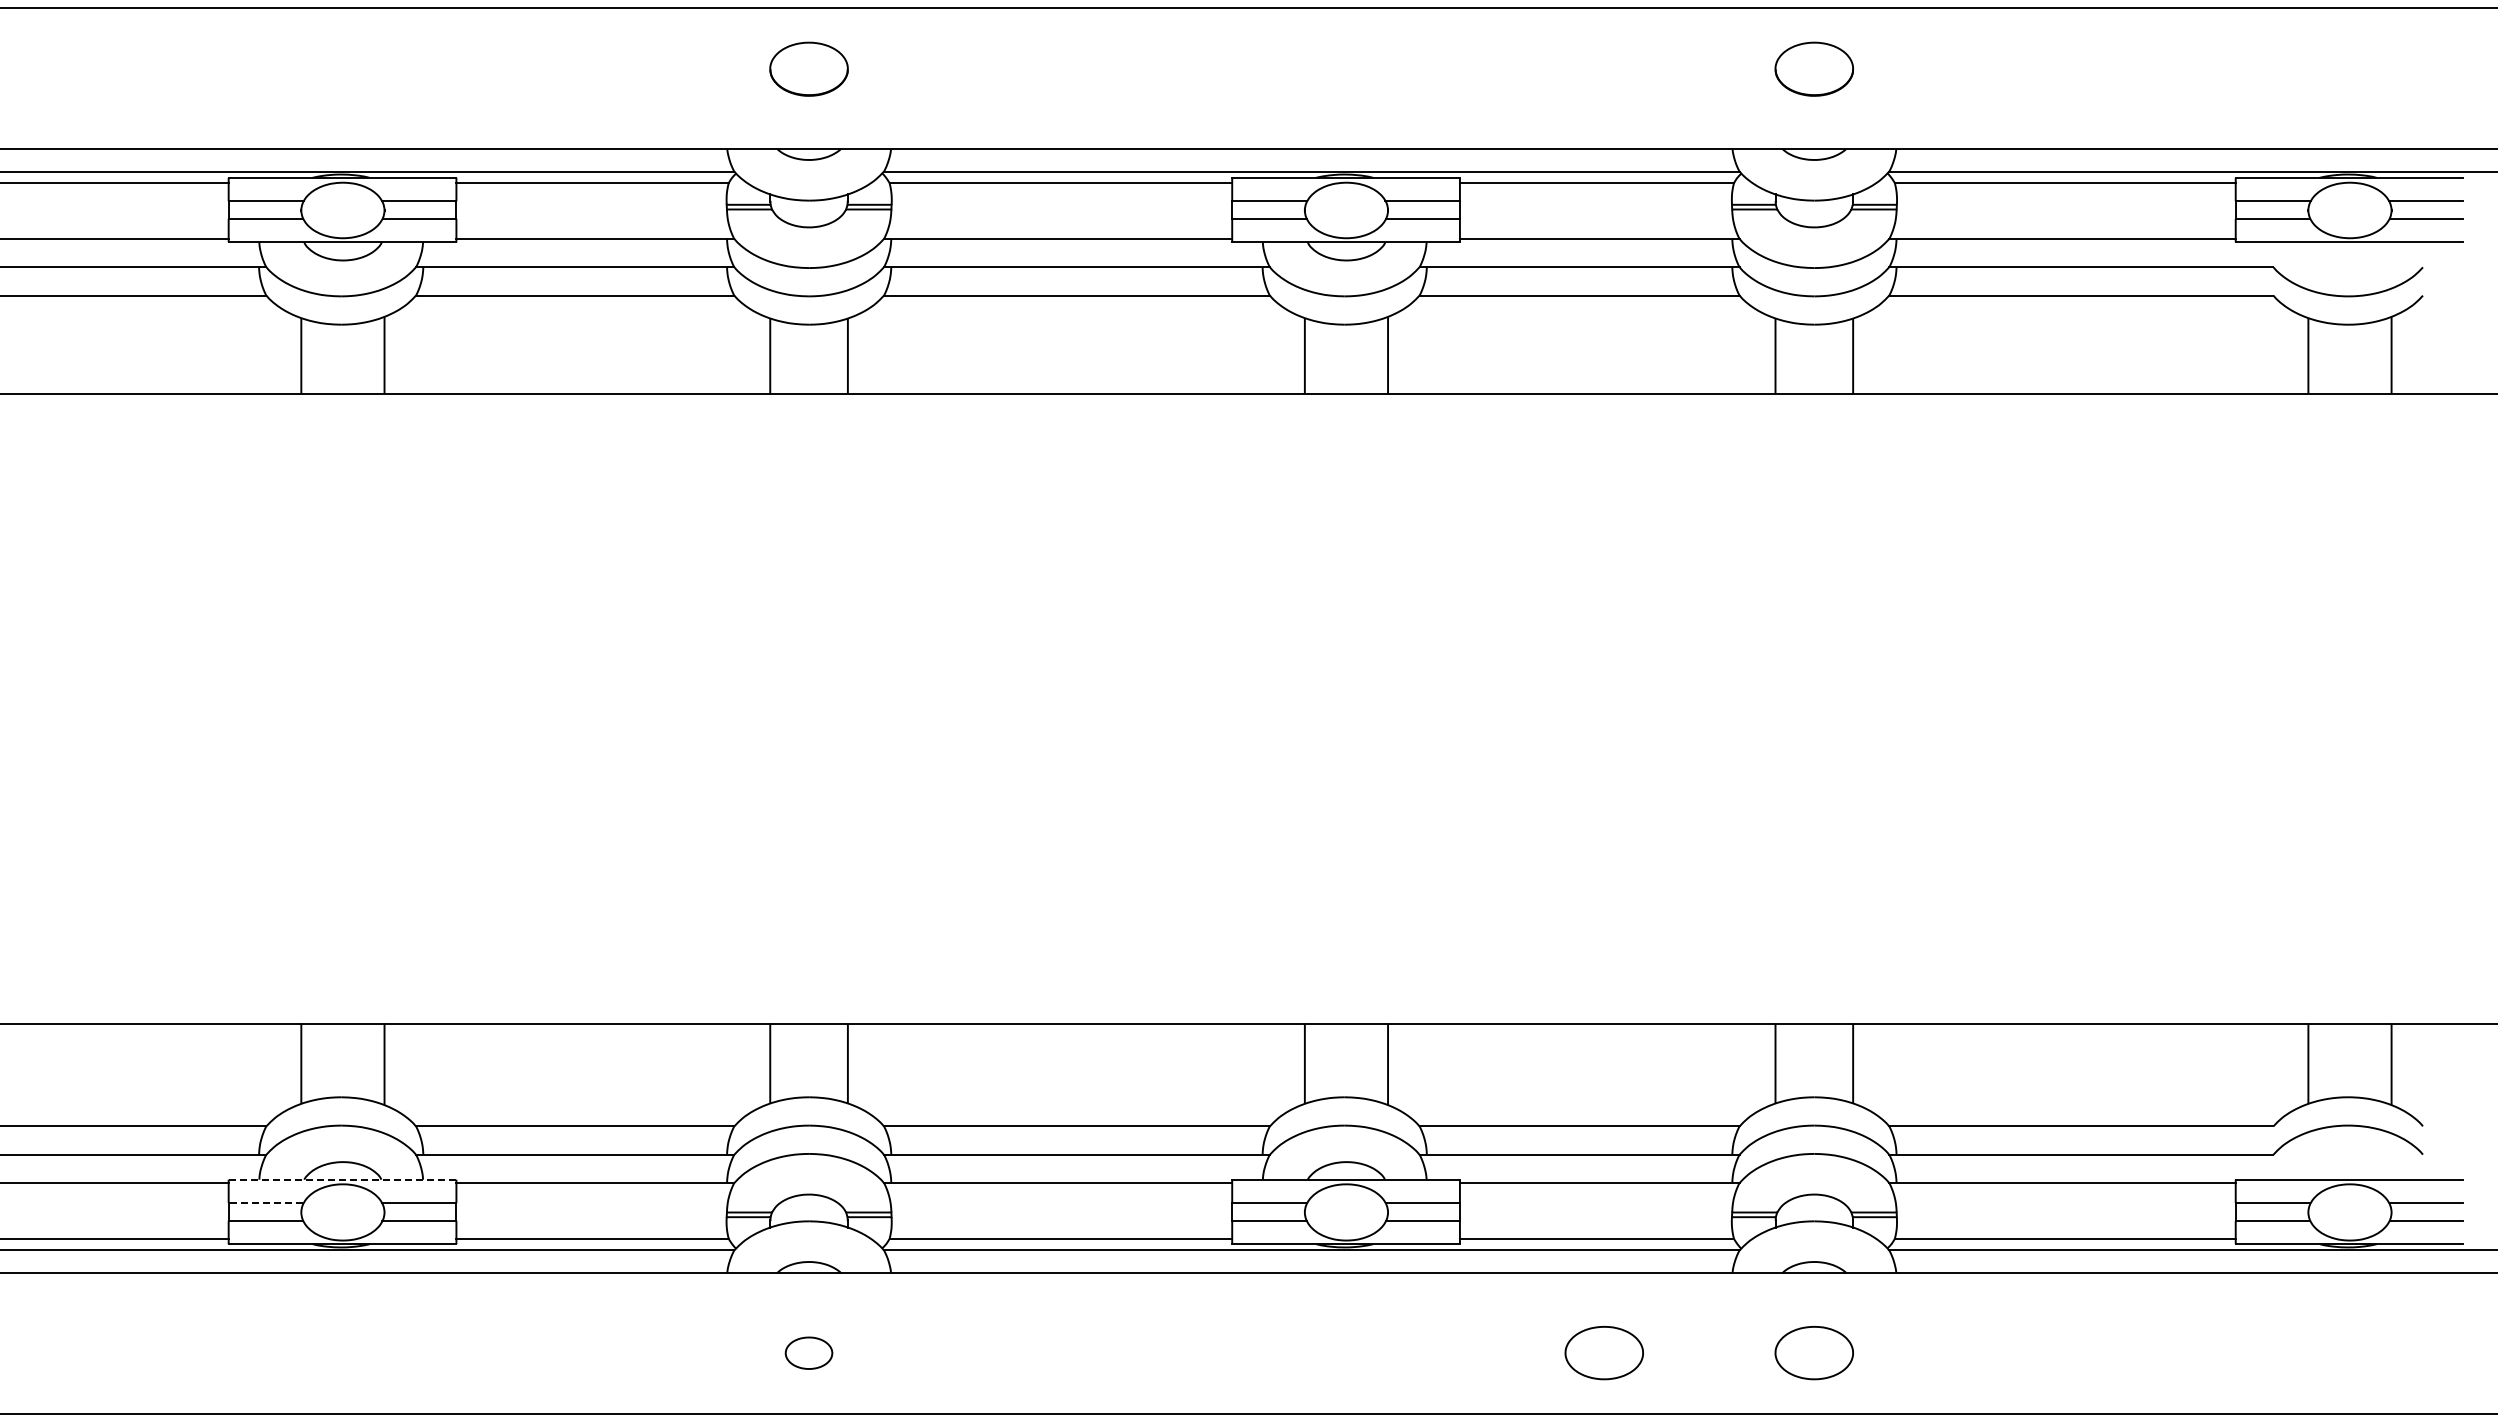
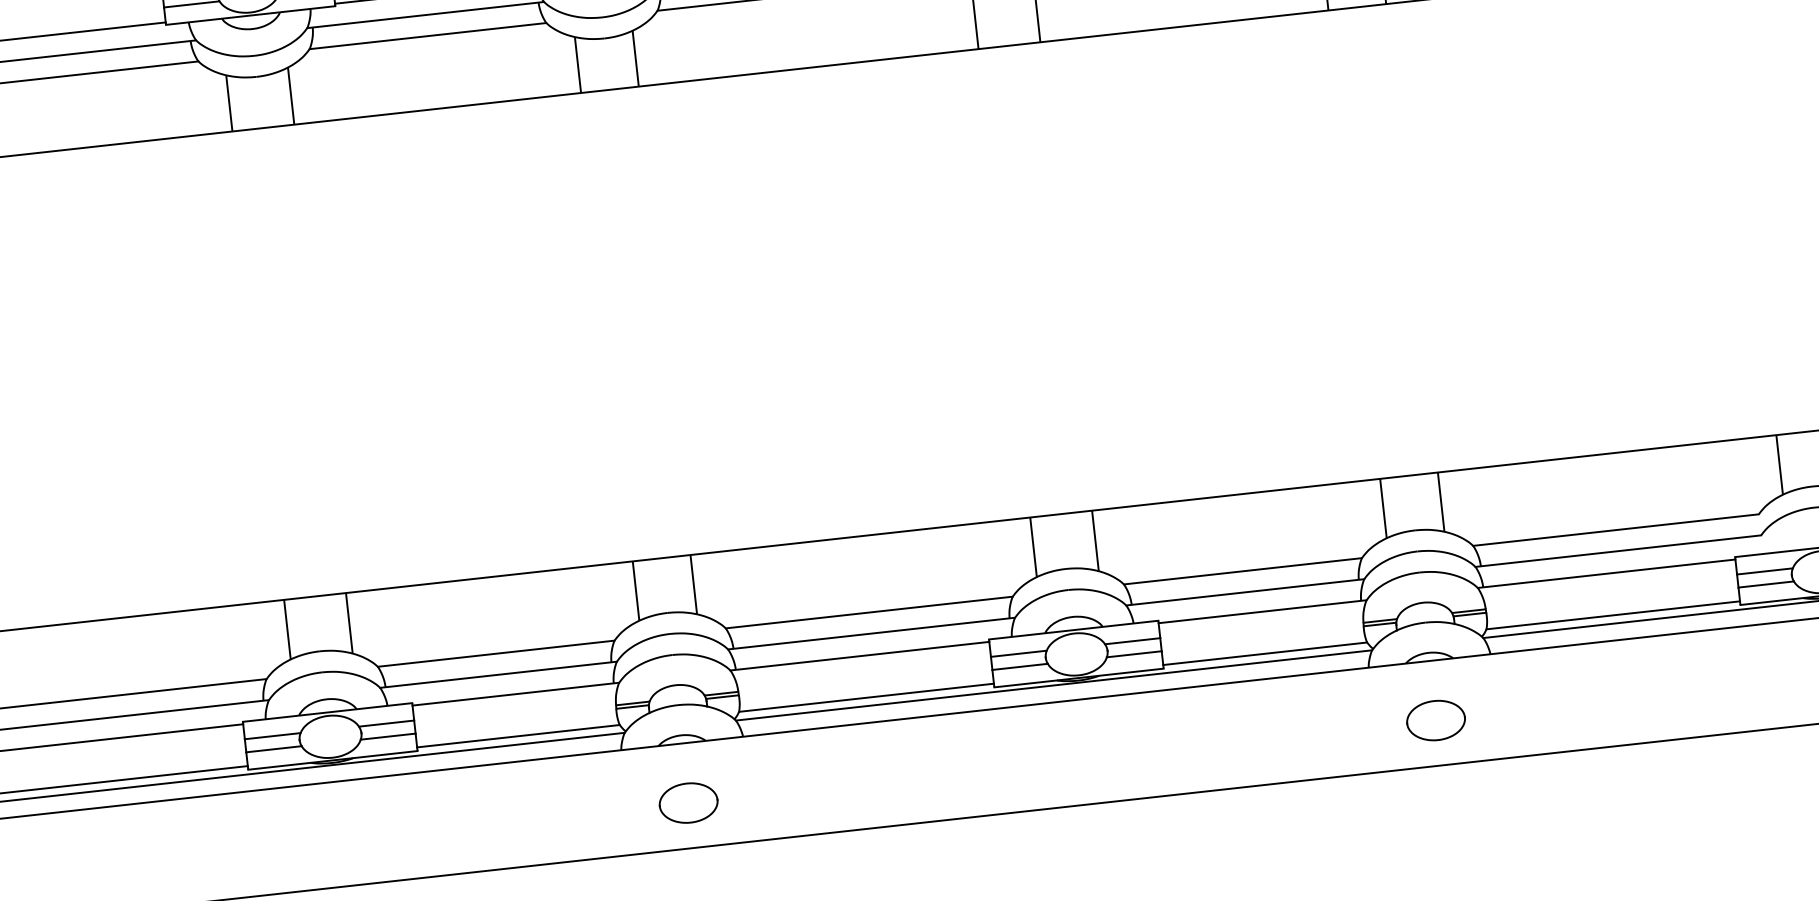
line: (342, 1179) -> (327, 712), dashed -> solid
line: (265, 1203) -> (272, 736), dashed -> solid
part: (808, 1353) -> (688, 803), size x1.67
part: (1603, 1353) -> (1279, 738), removed

